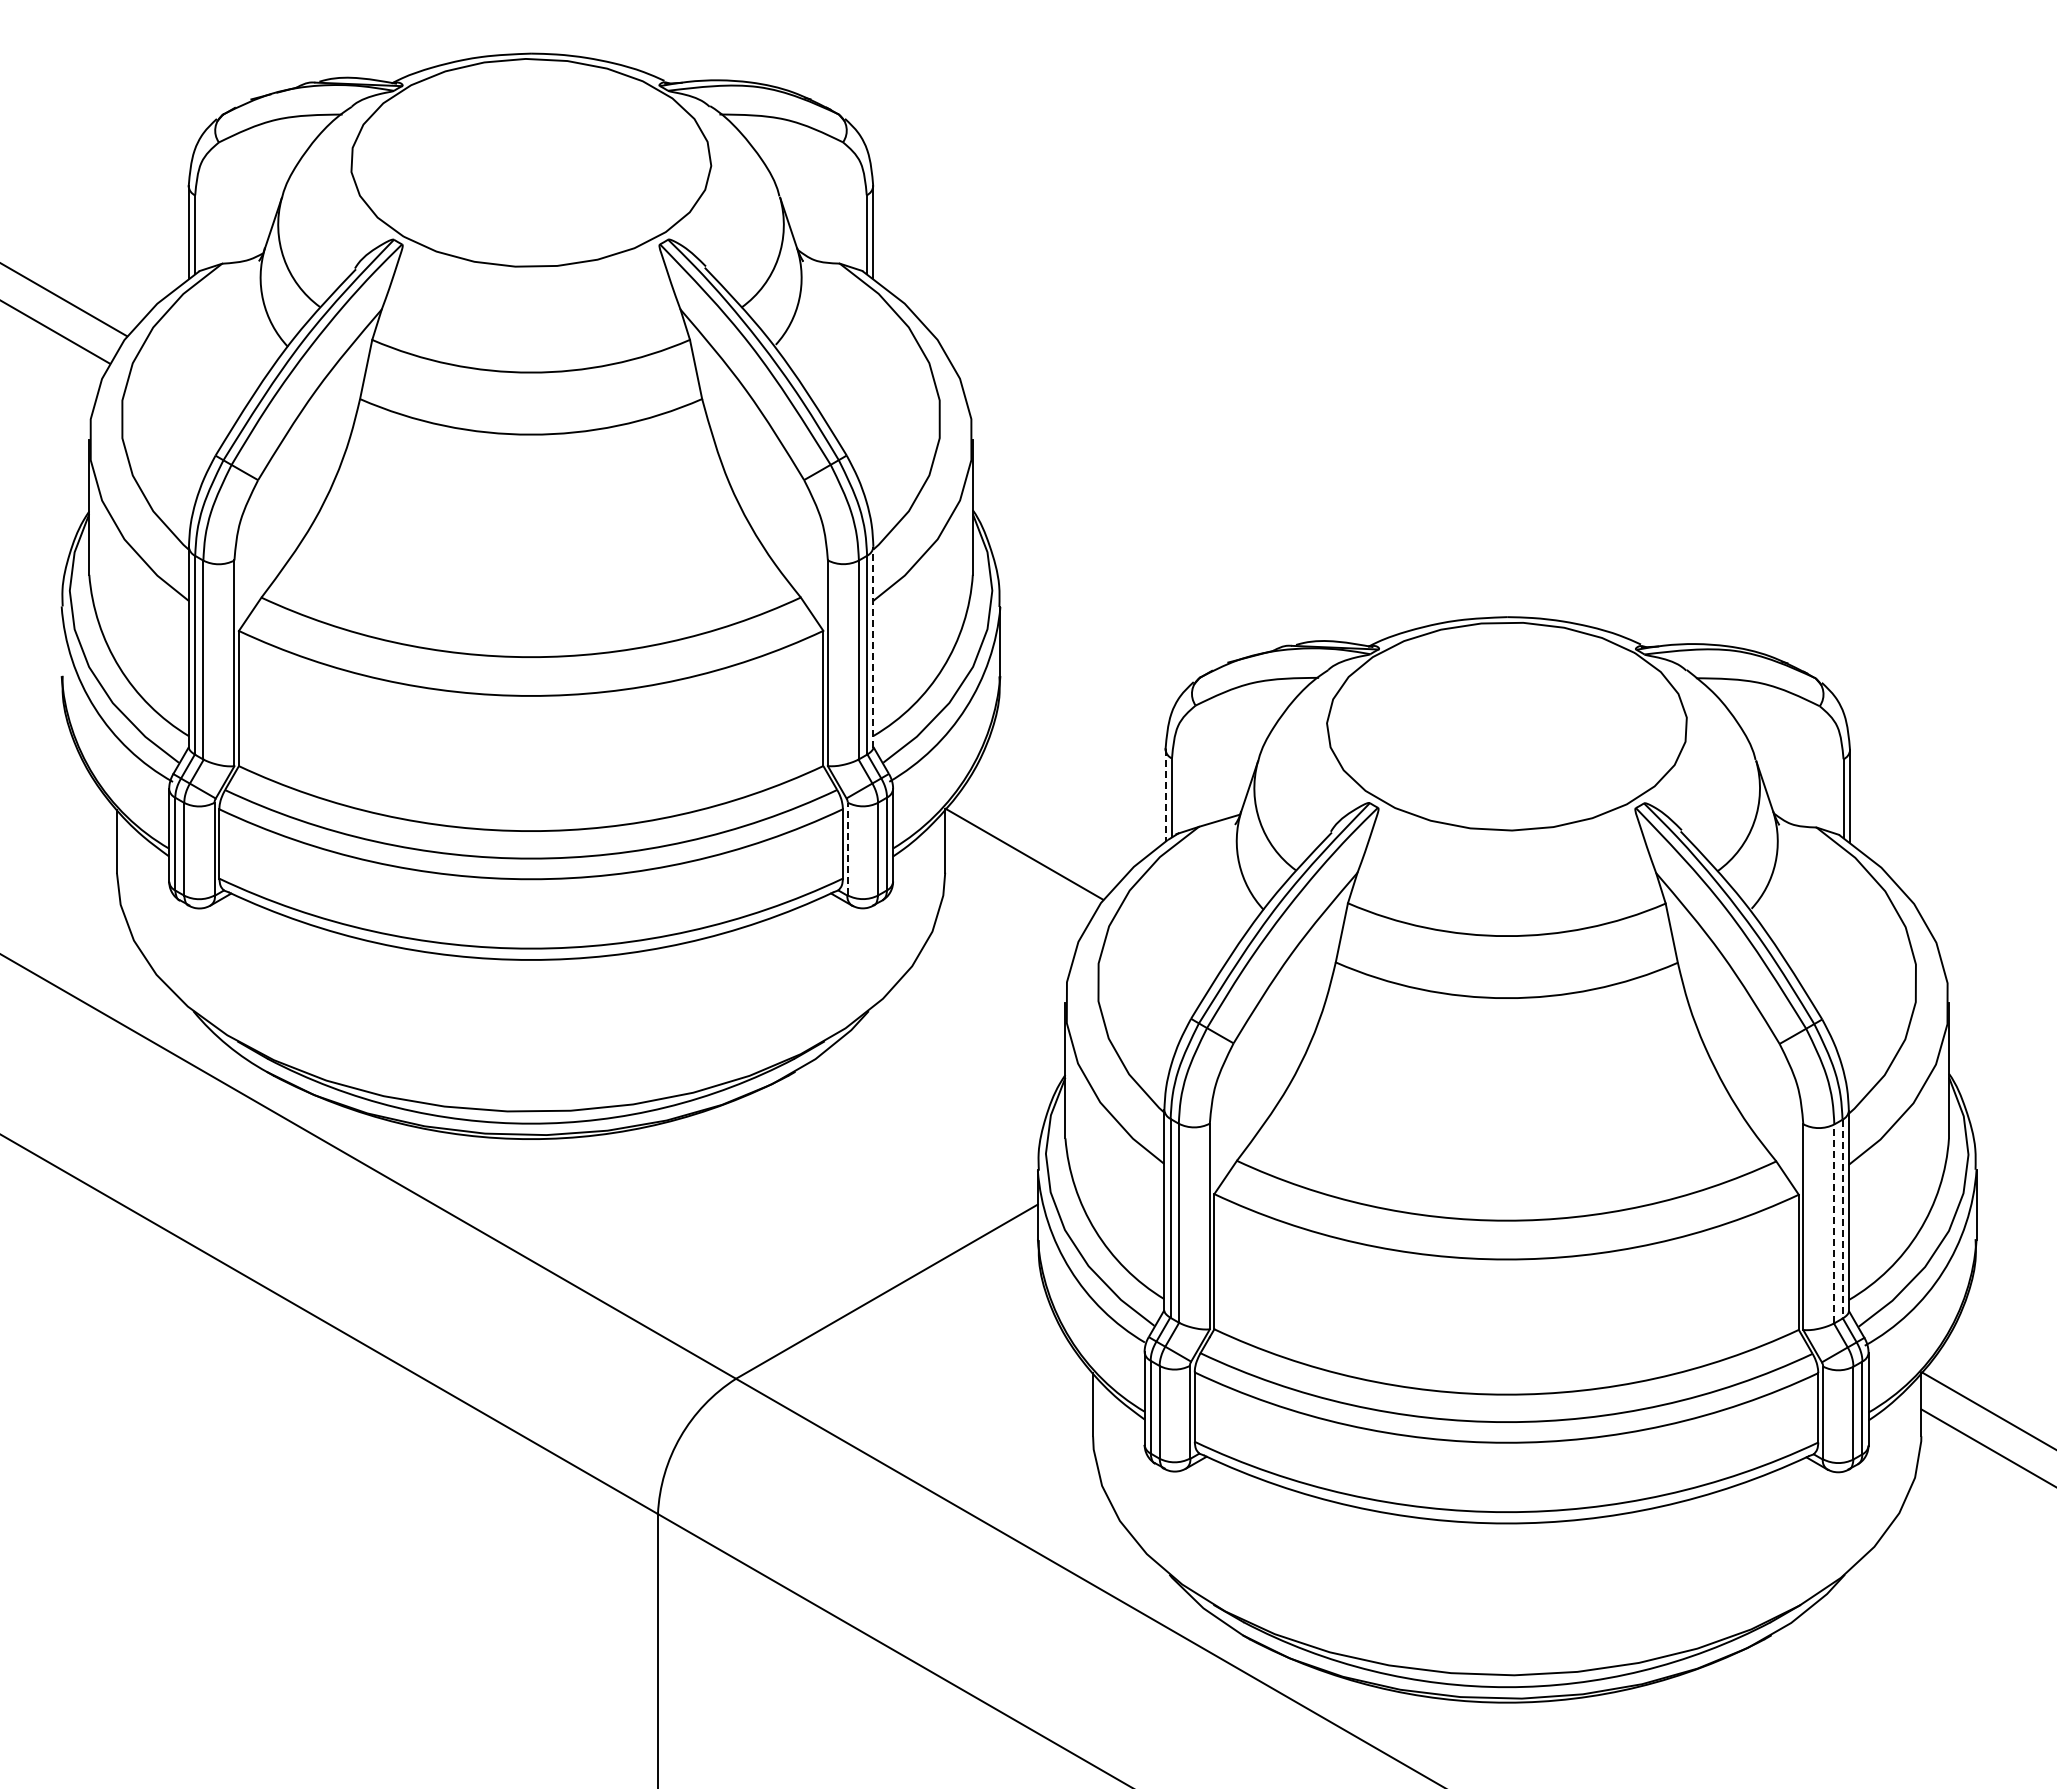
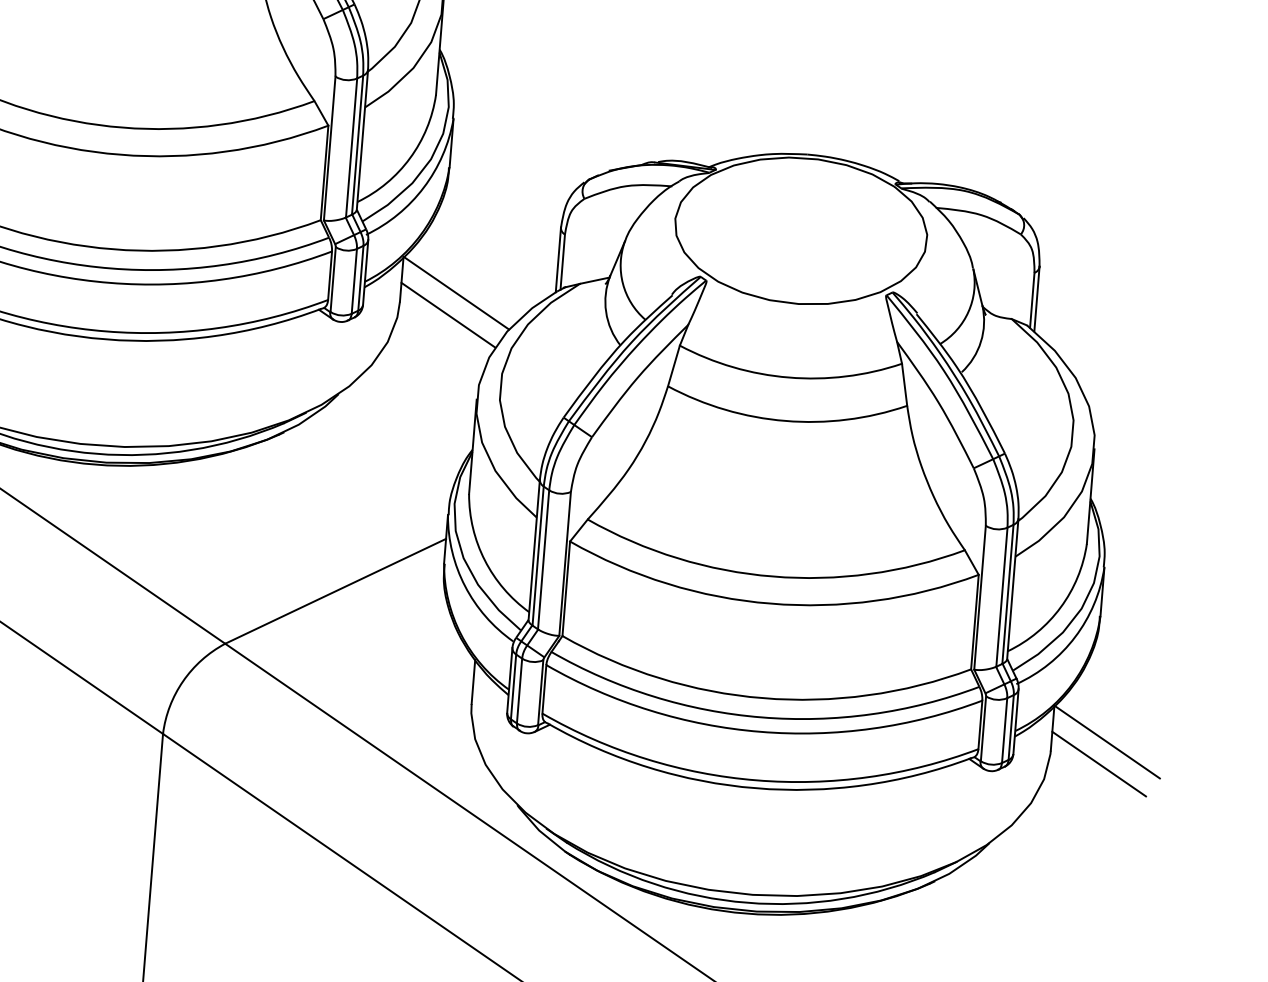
line: (873, 646) -> (362, 139), dashed -> solid
line: (1165, 796) -> (558, 260), dashed -> solid
line: (847, 848) -> (333, 279), dashed -> solid
line: (1015, 885) -> (448, 314), added
line: (1842, 1219) -> (1007, 594), dashed -> solid
line: (1834, 1223) -> (1002, 596), dashed -> solid

